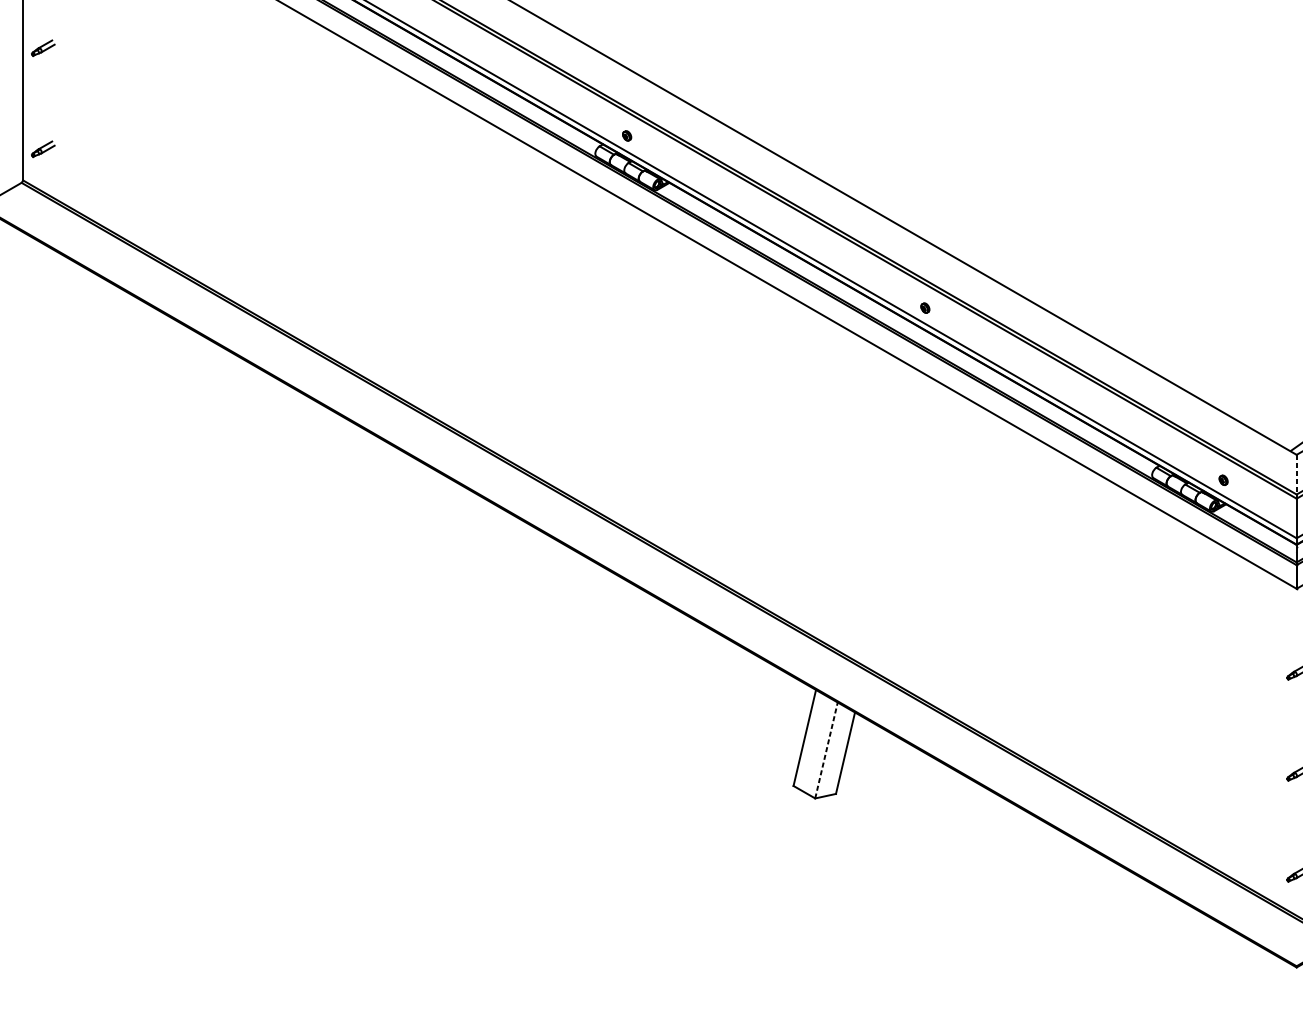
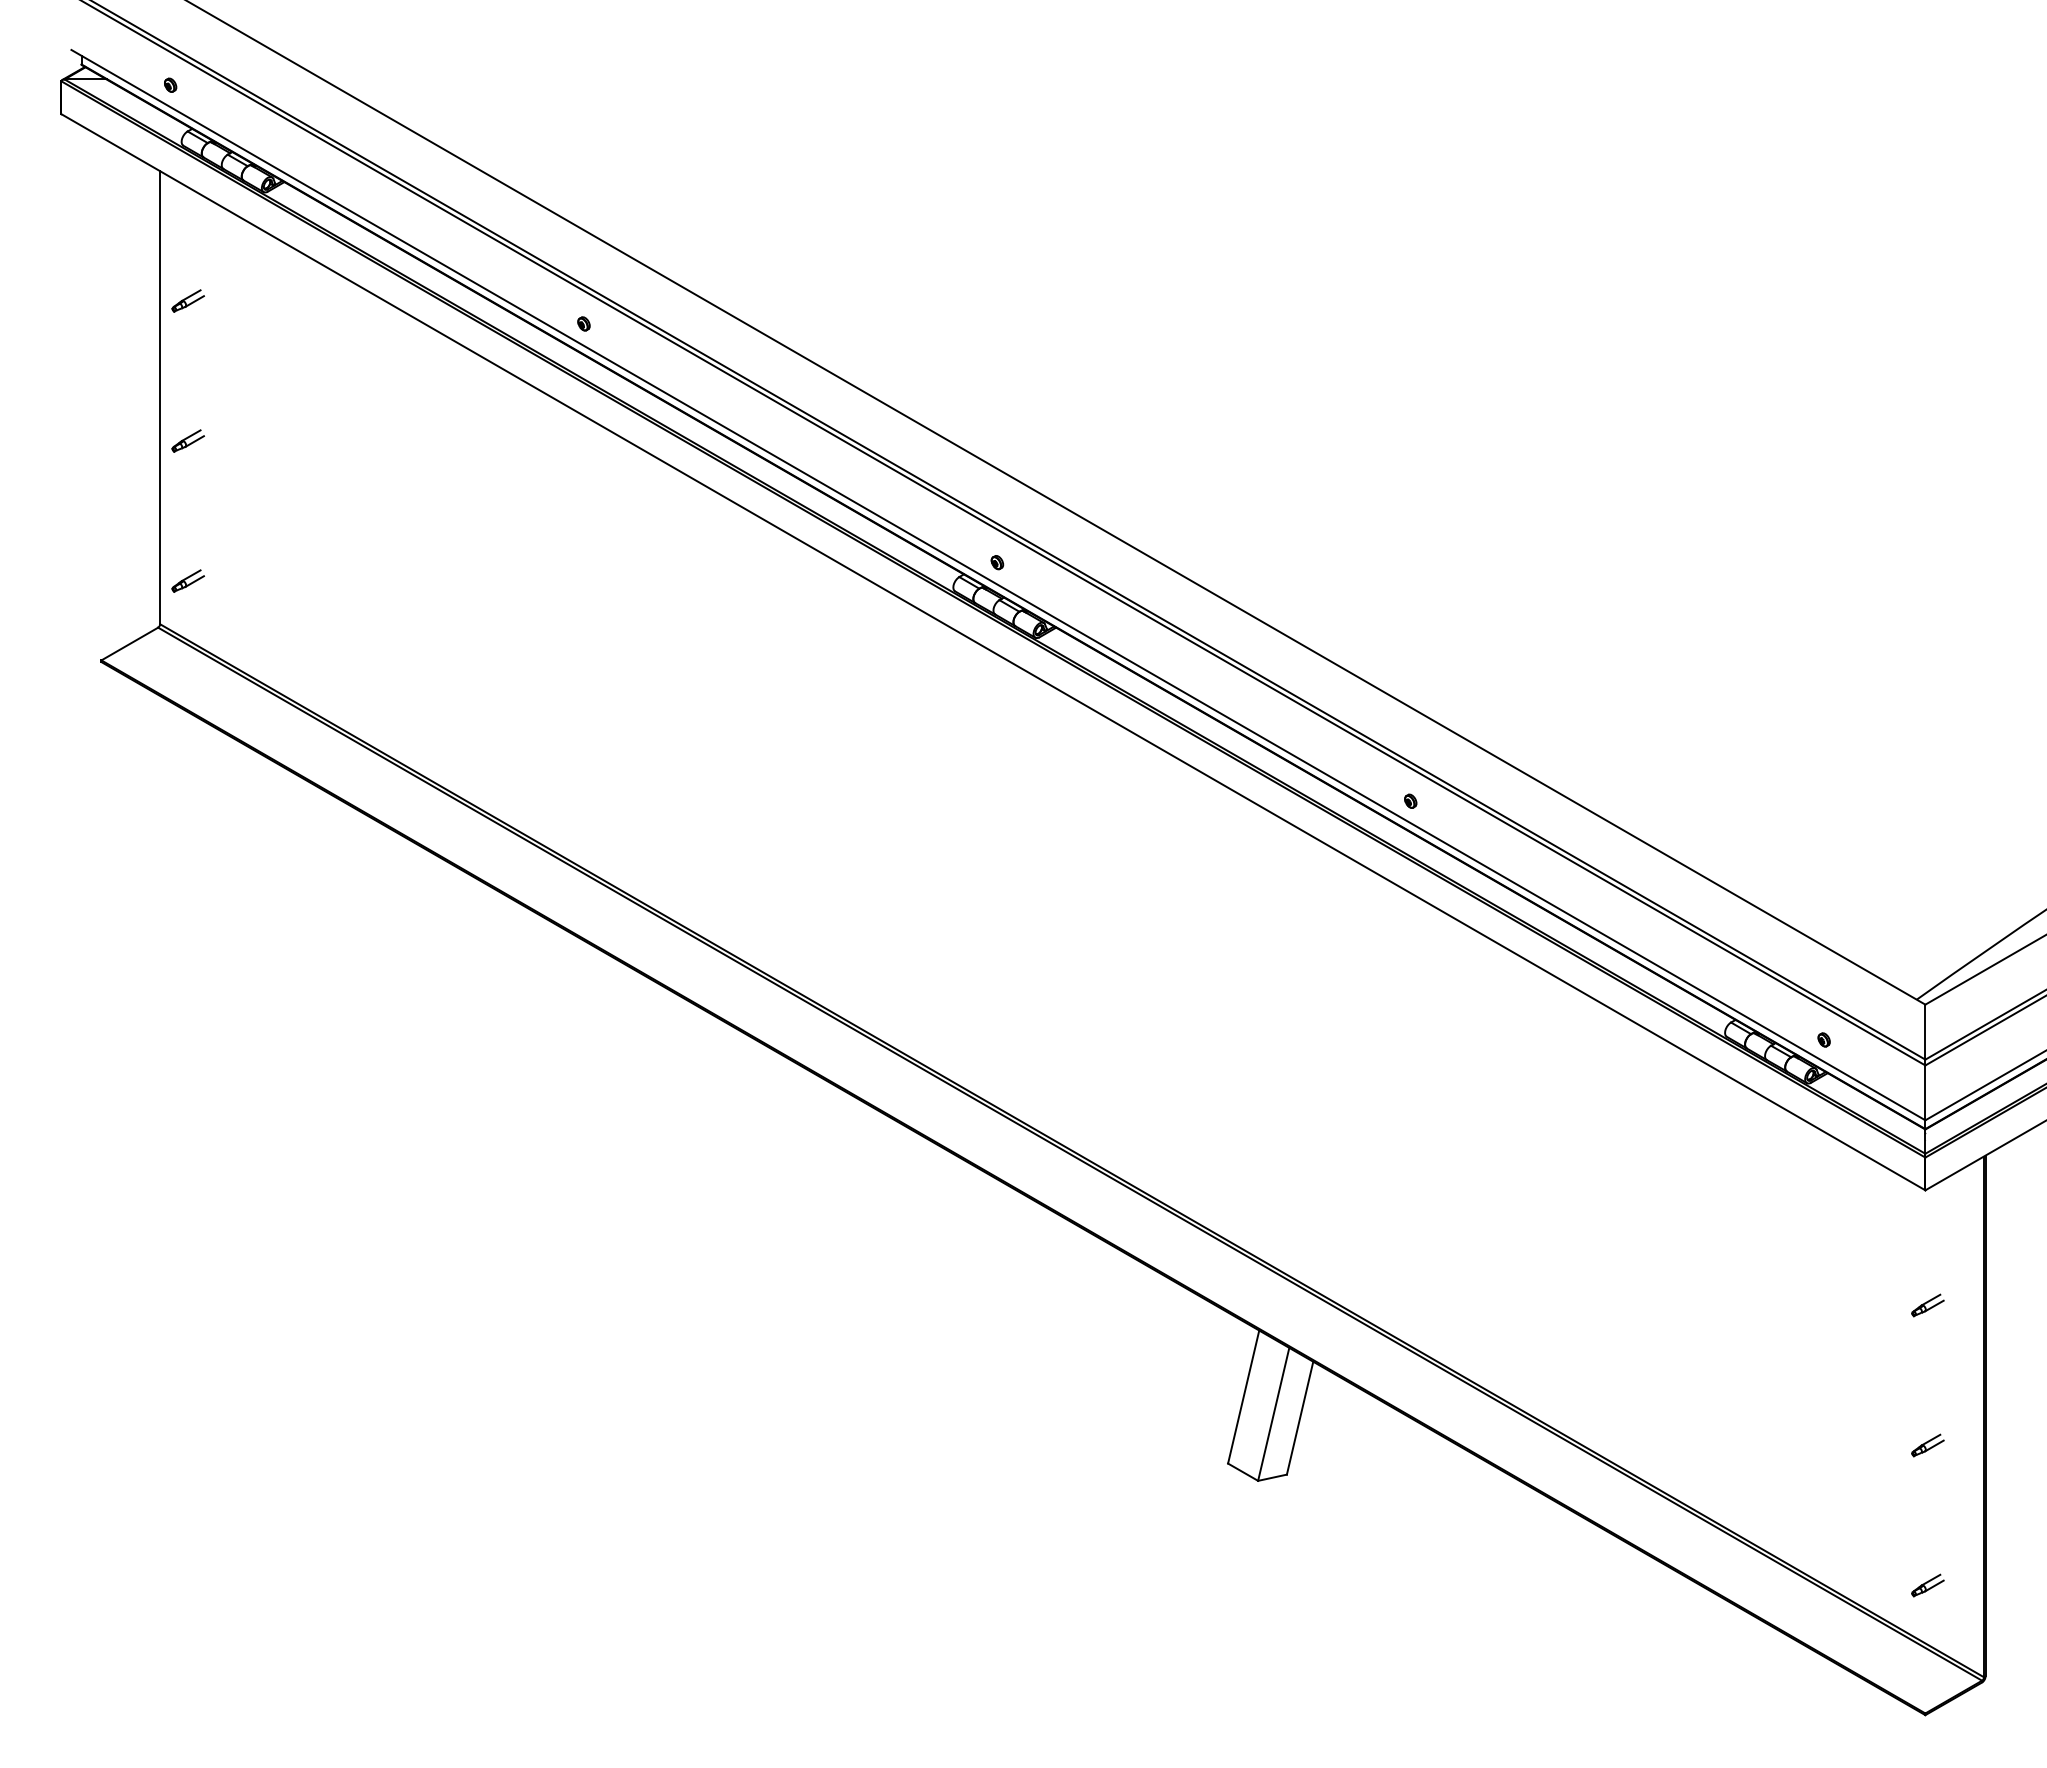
line: (1296, 474) -> (1925, 1032), dashed -> solid
line: (826, 749) -> (1273, 1413), dashed -> solid

